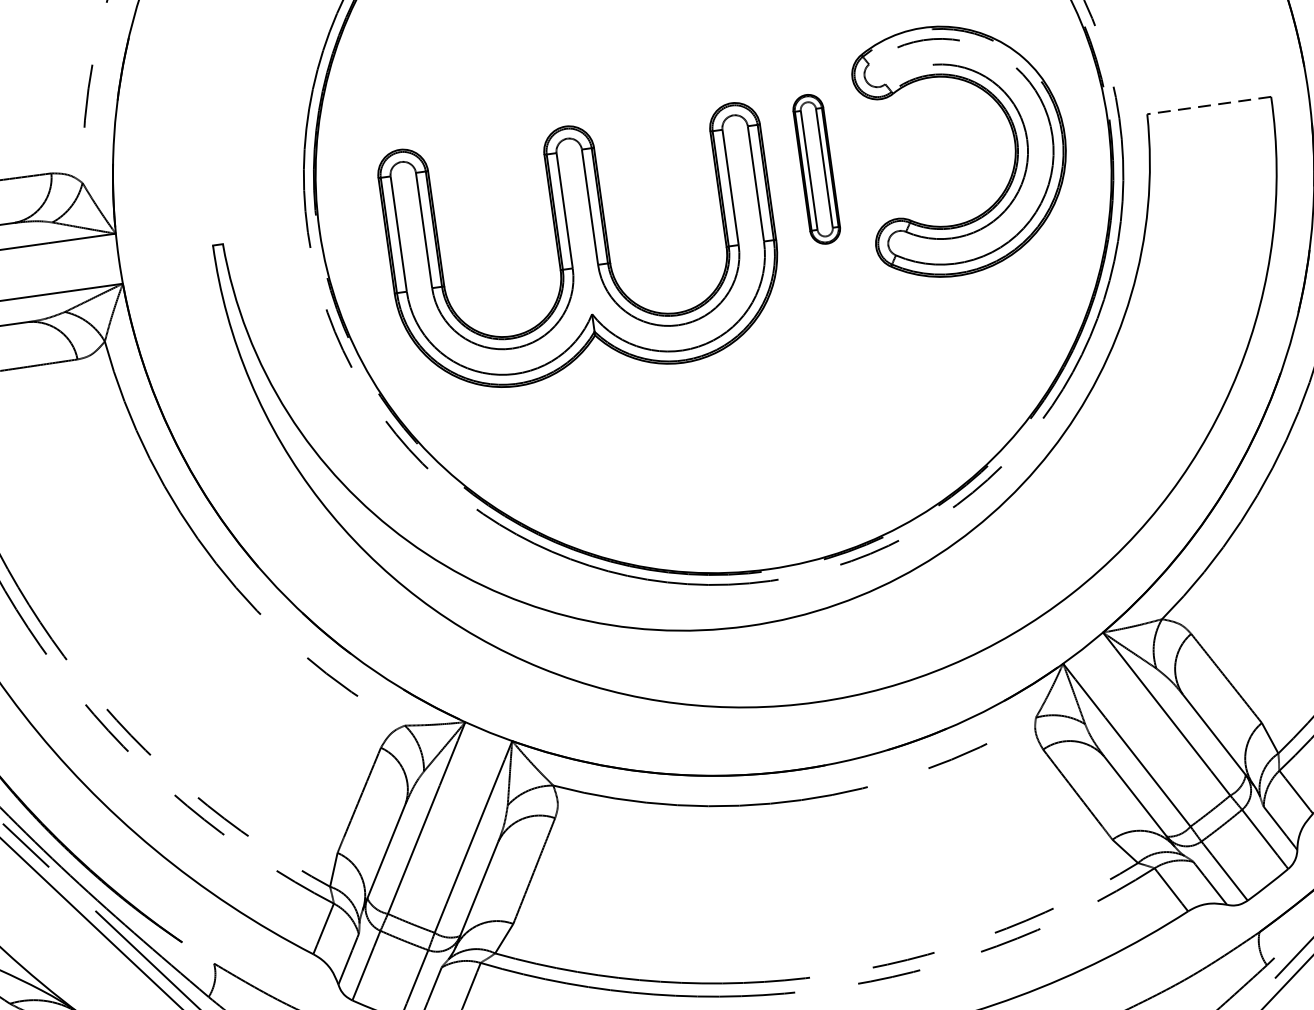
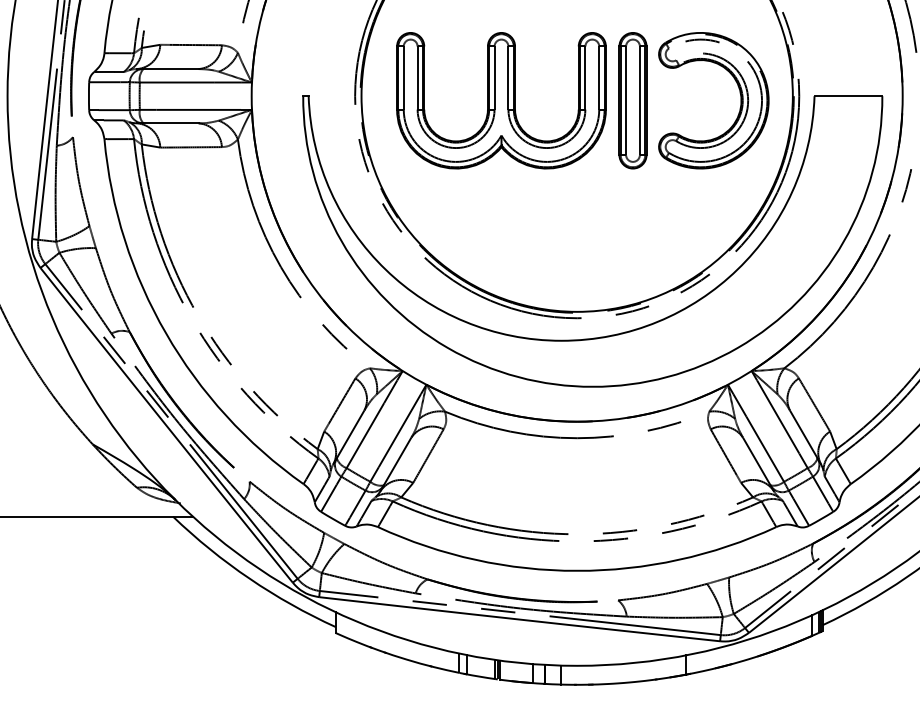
line: (1209, 106) -> (848, 96), dashed -> solid
part: (815, 168) -> (632, 100), size x1.67
part: (583, 250) -> (501, 100), moved

